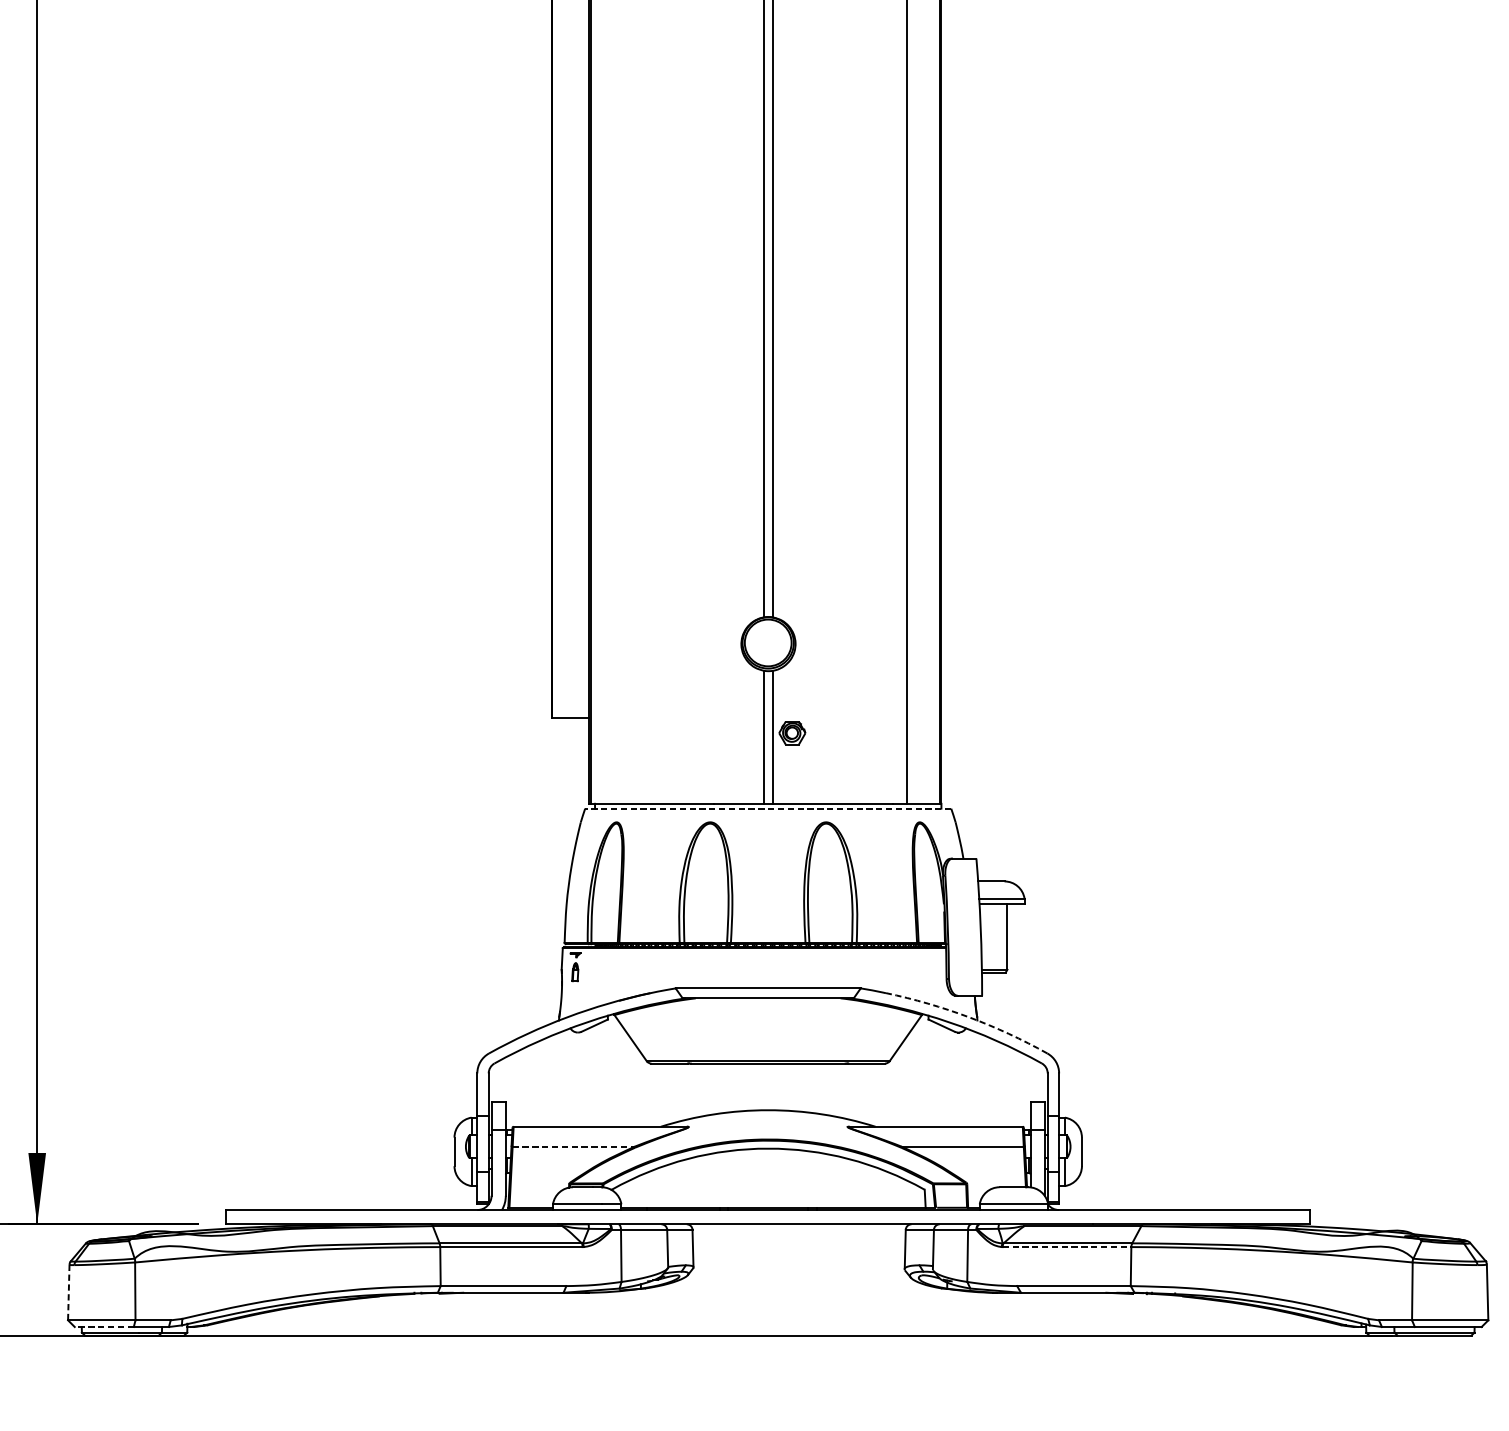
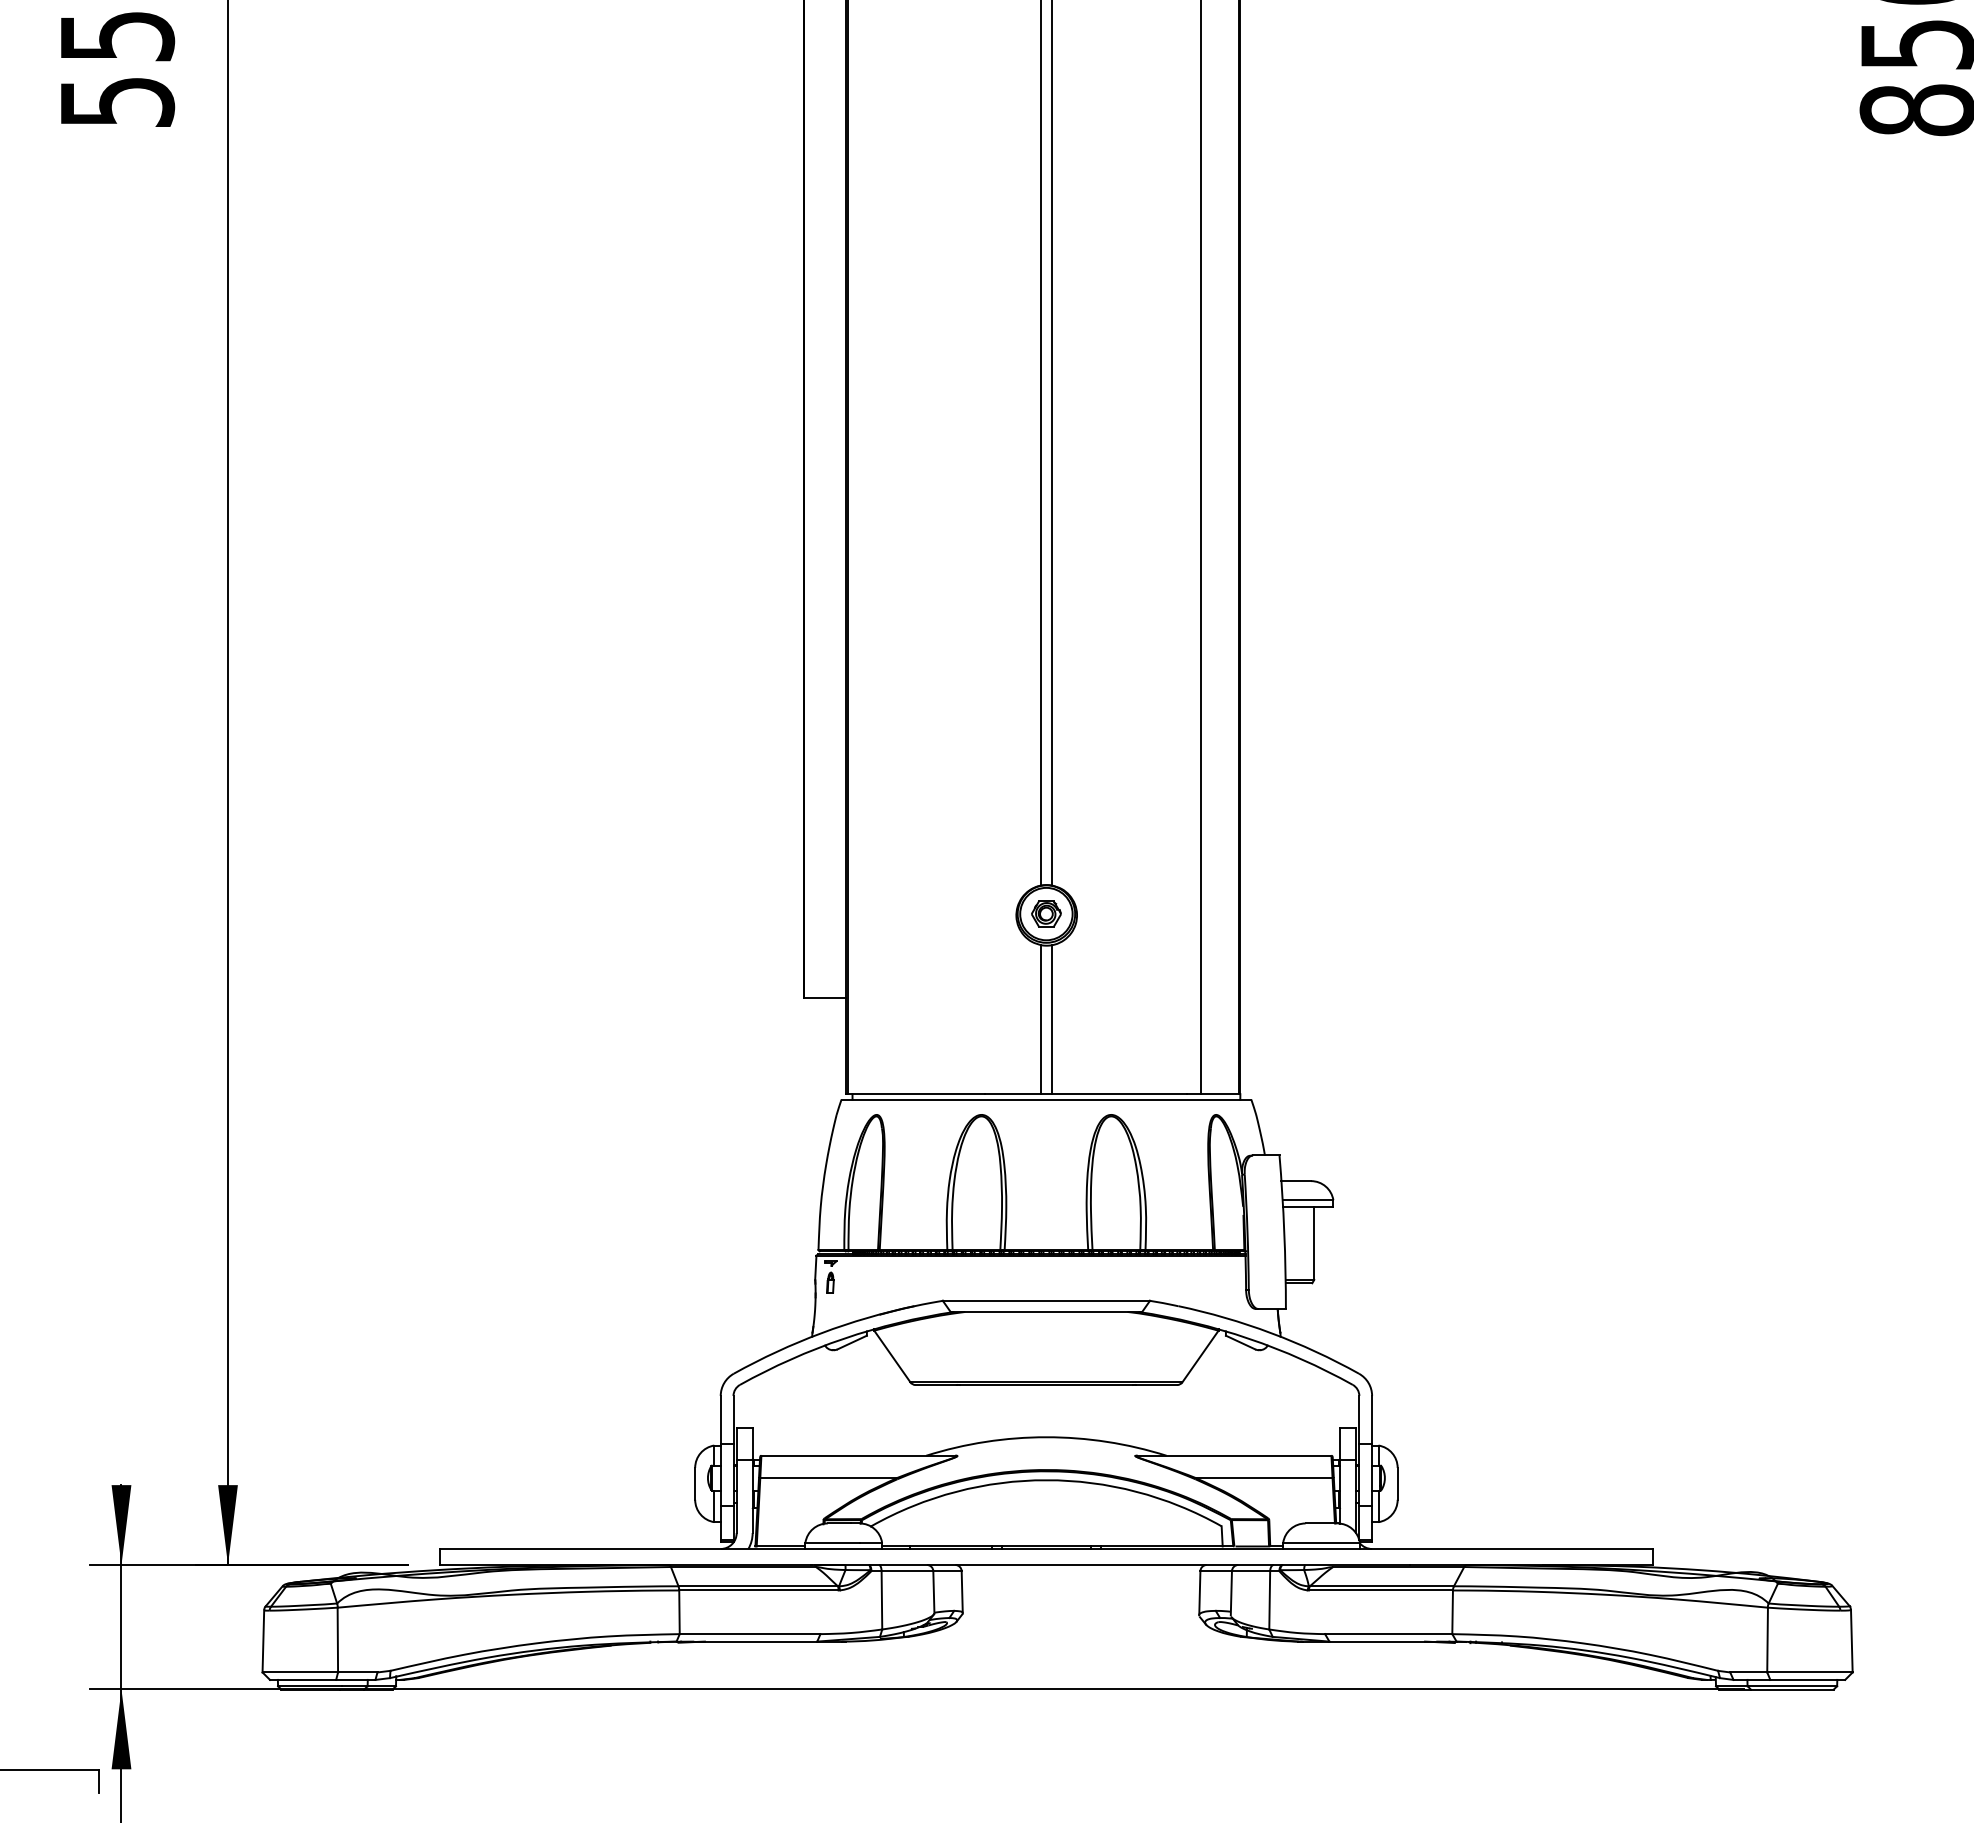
part: (792, 732) -> (1046, 913), moved
line: (768, 808) -> (1046, 1099), dashed -> solid
arc: (969, 1017) -> (1271, 1333), dashed -> solid
line: (574, 1147) -> (829, 1478), dashed -> solid
line: (1067, 1247) -> (1381, 1590), dashed -> solid
line: (68, 1292) -> (263, 1641), dashed -> solid
line: (103, 1326) -> (302, 1679), dashed -> solid

